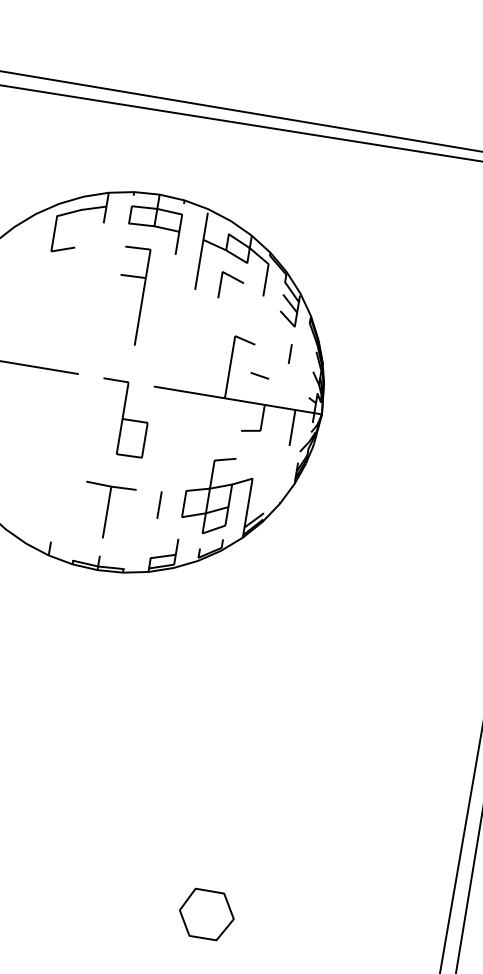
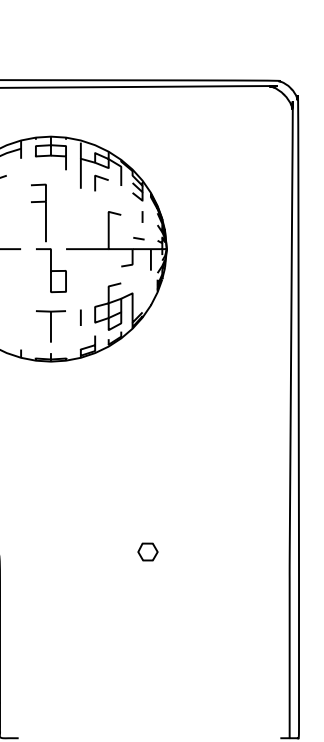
part: (142, 296) -> (45, 212), moved
curve: (259, 375) -> (138, 238), moved
part: (206, 913) -> (147, 551), size x0.6

